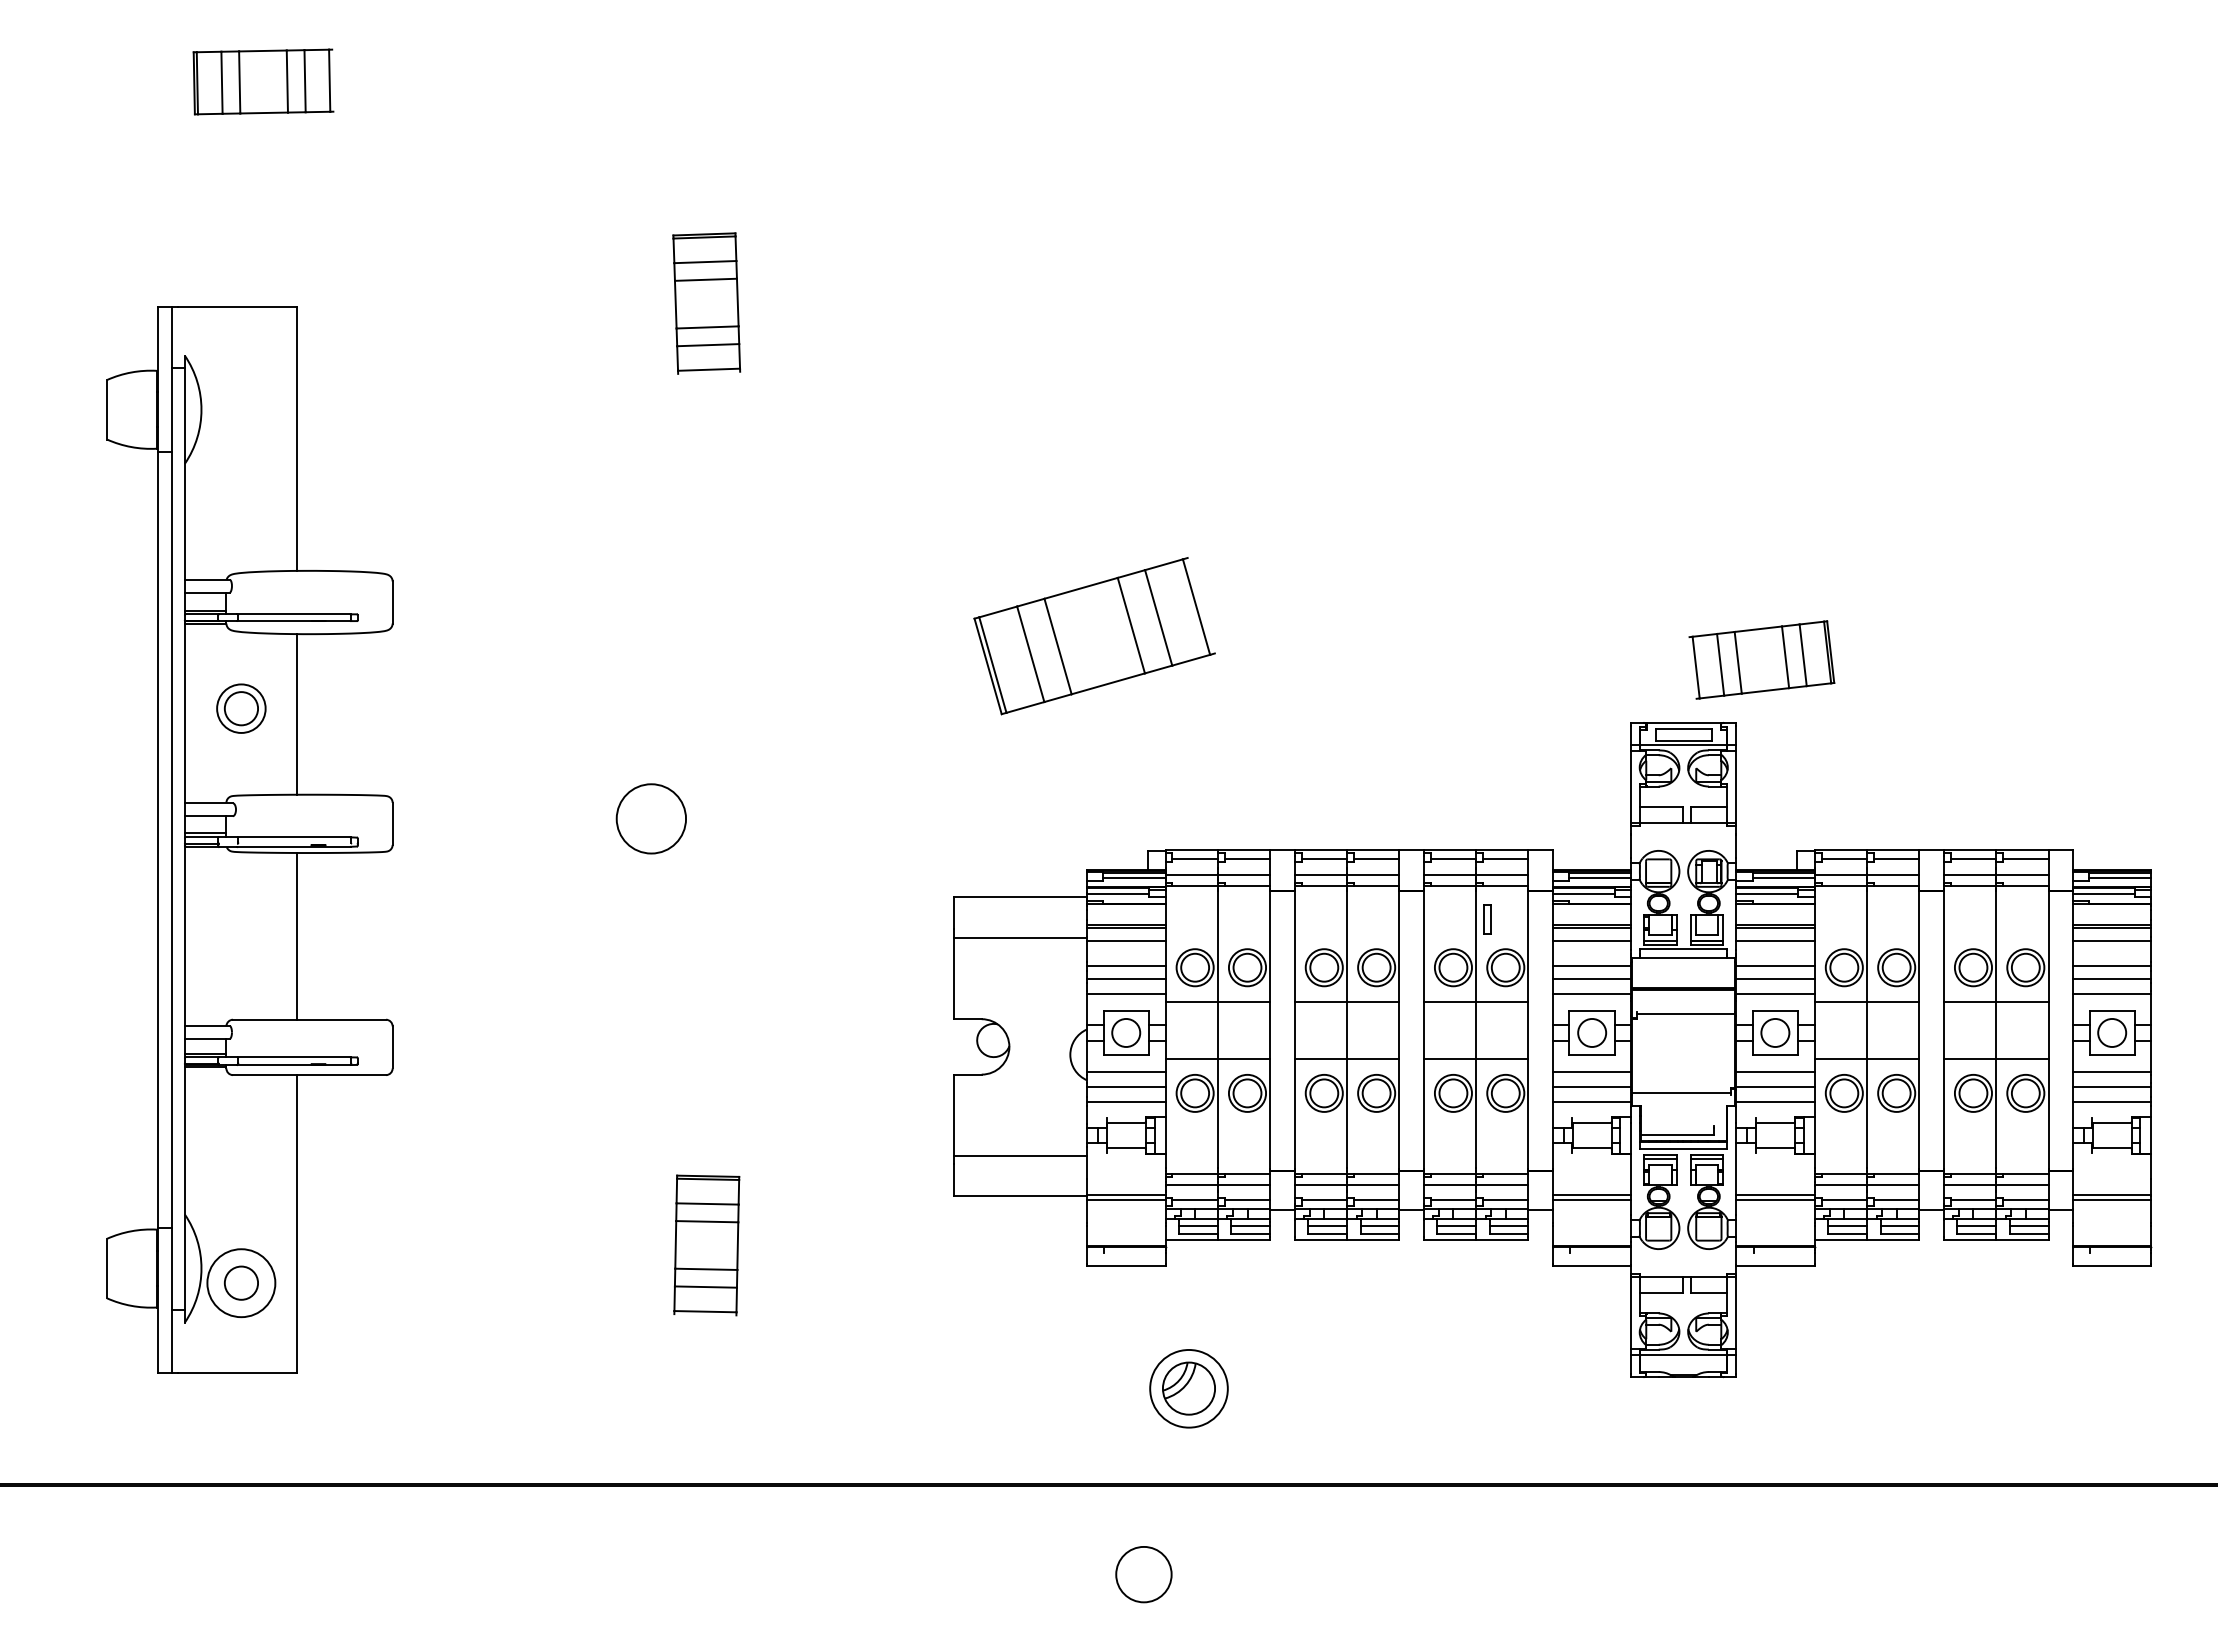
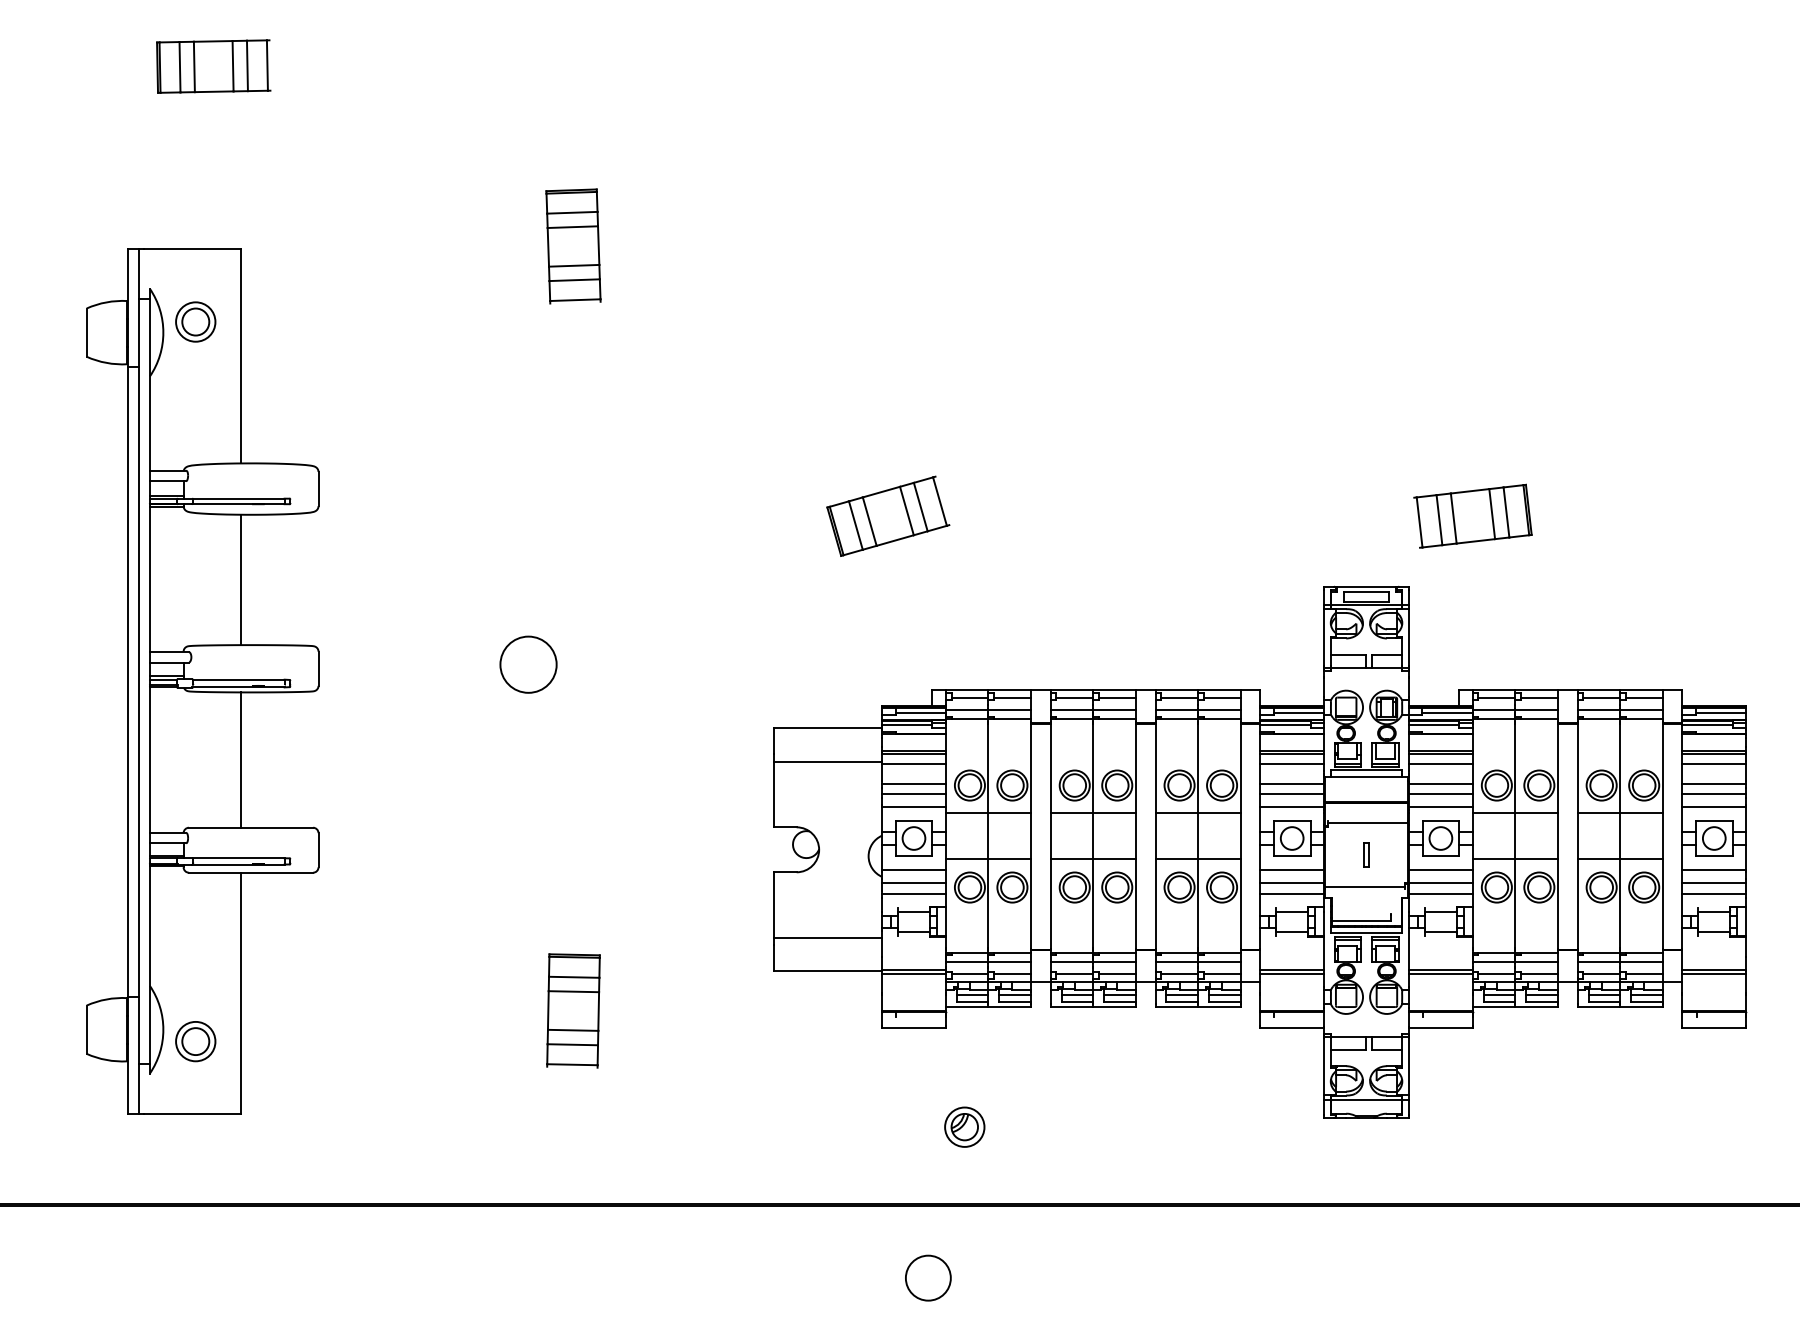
part: (1094, 635) -> (888, 515), size x0.62
part: (1761, 659) -> (1472, 515), moved
part: (241, 708) -> (195, 321), moved
part: (1487, 919) -> (1366, 855), moved
circle: (241, 1282) -> (195, 1041), size x0.71
part: (1188, 1388) -> (964, 1127), size x0.62

